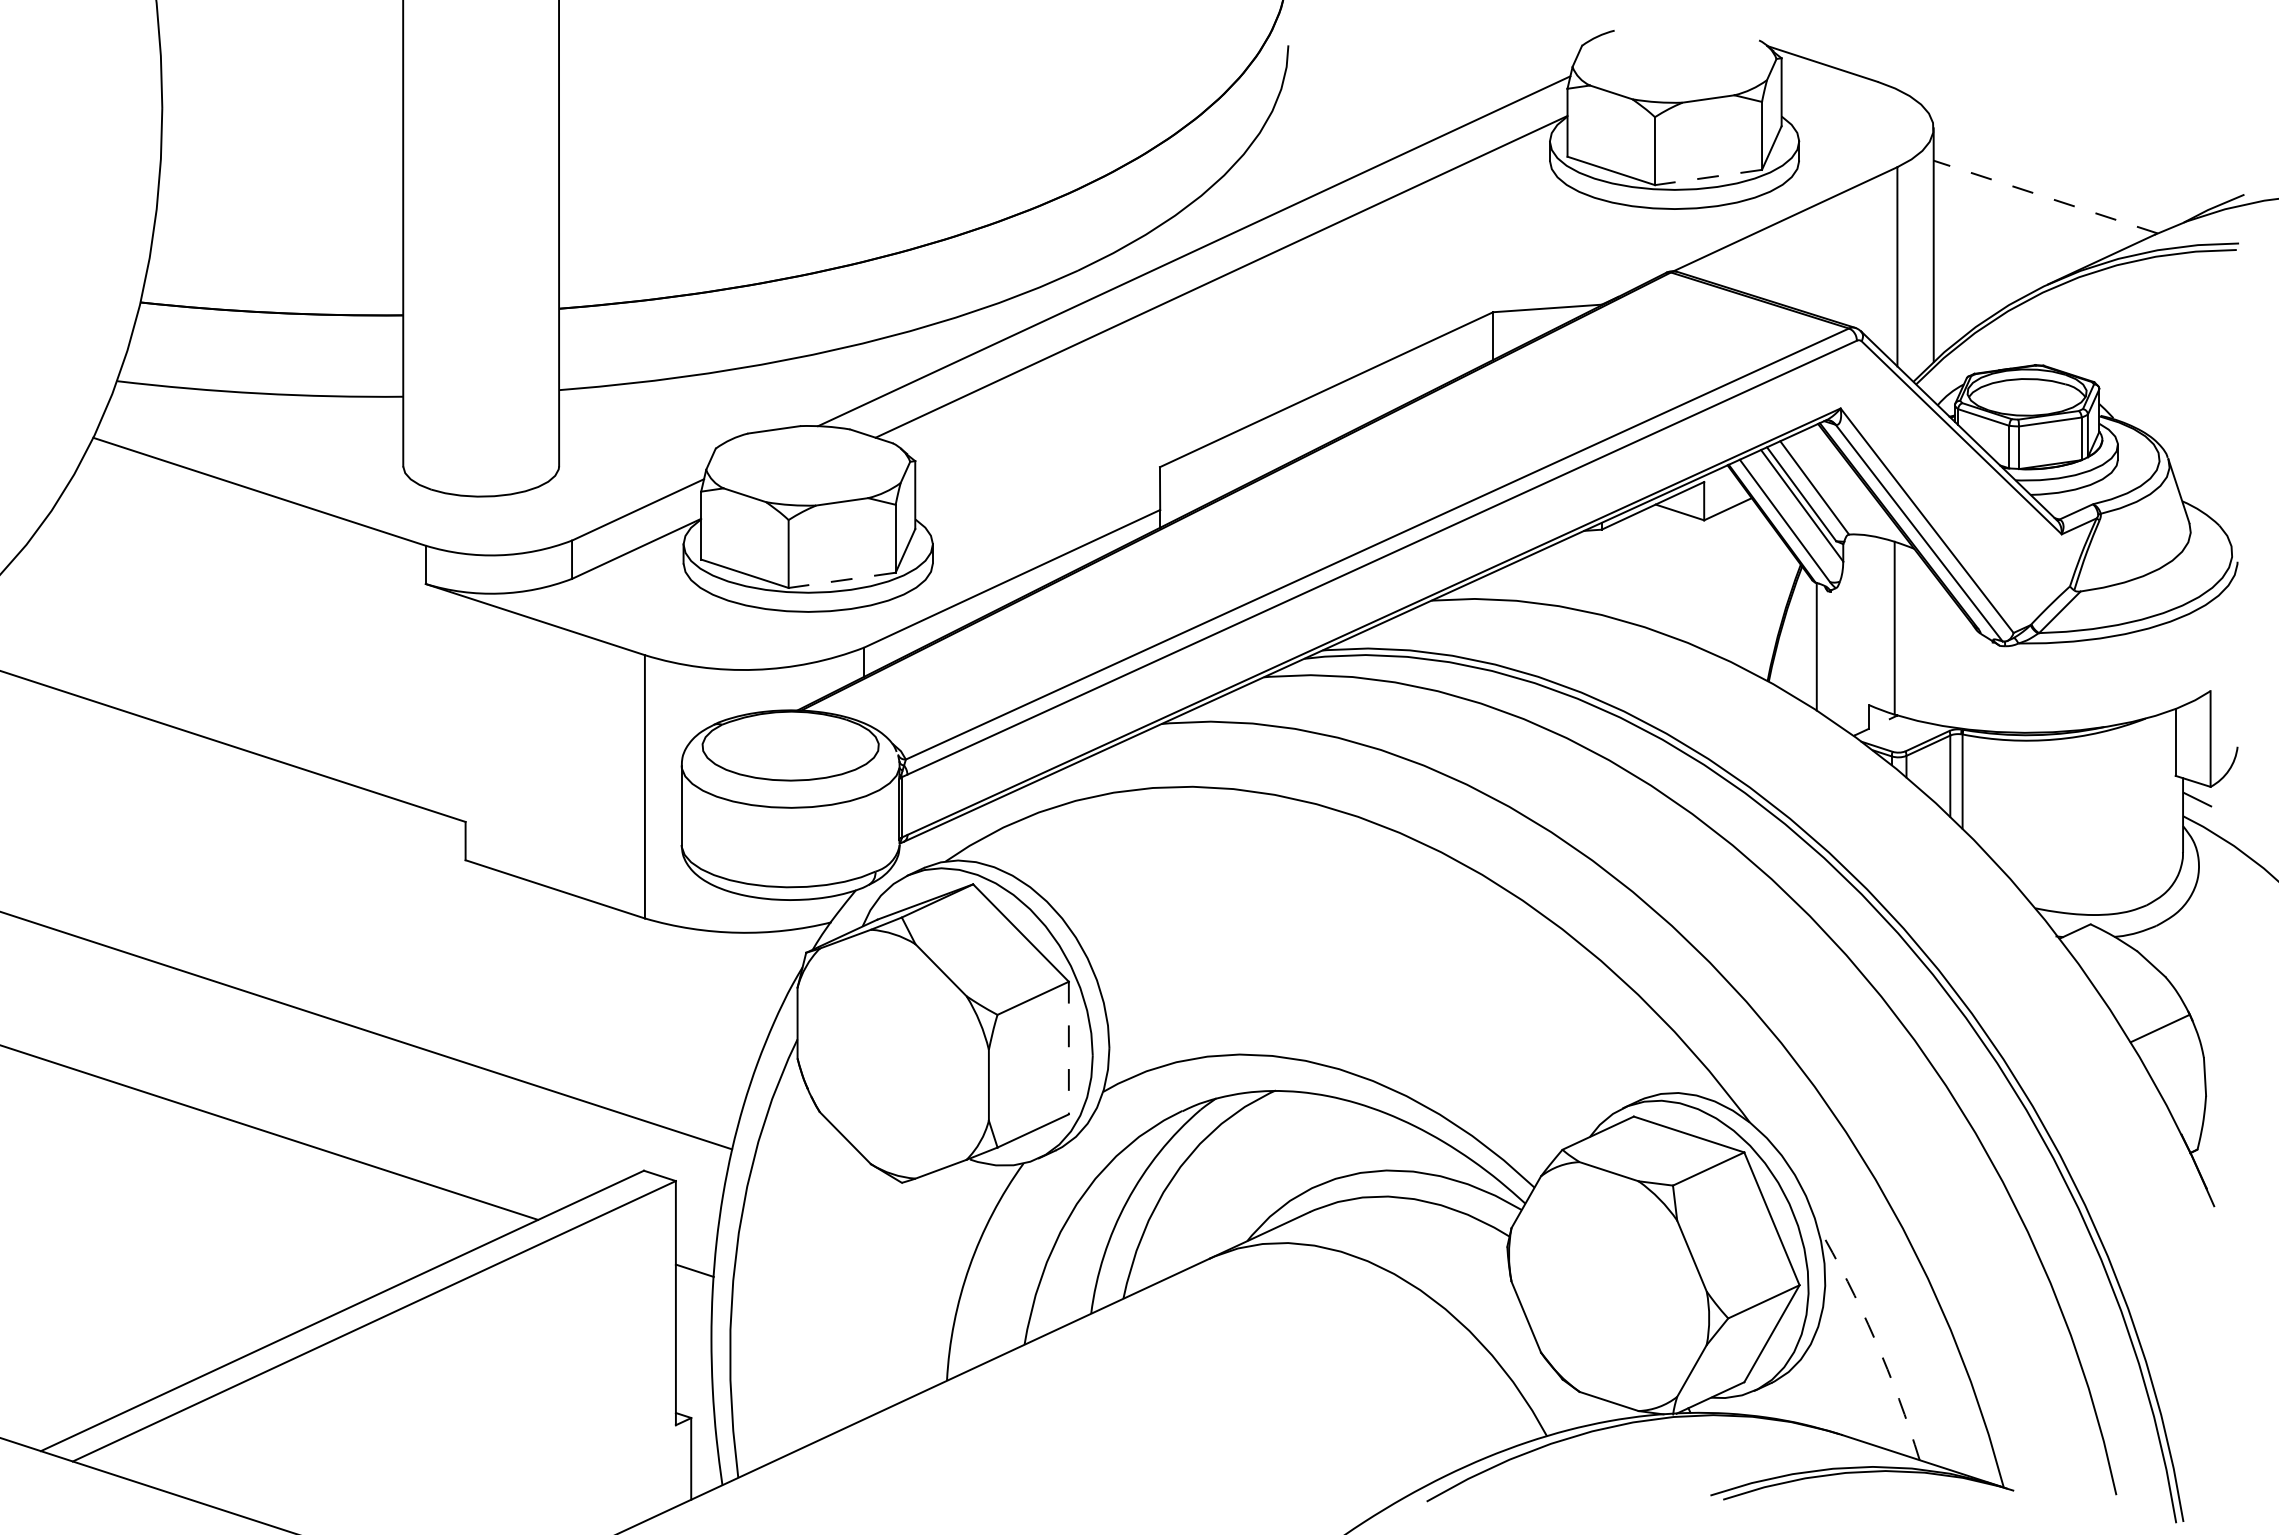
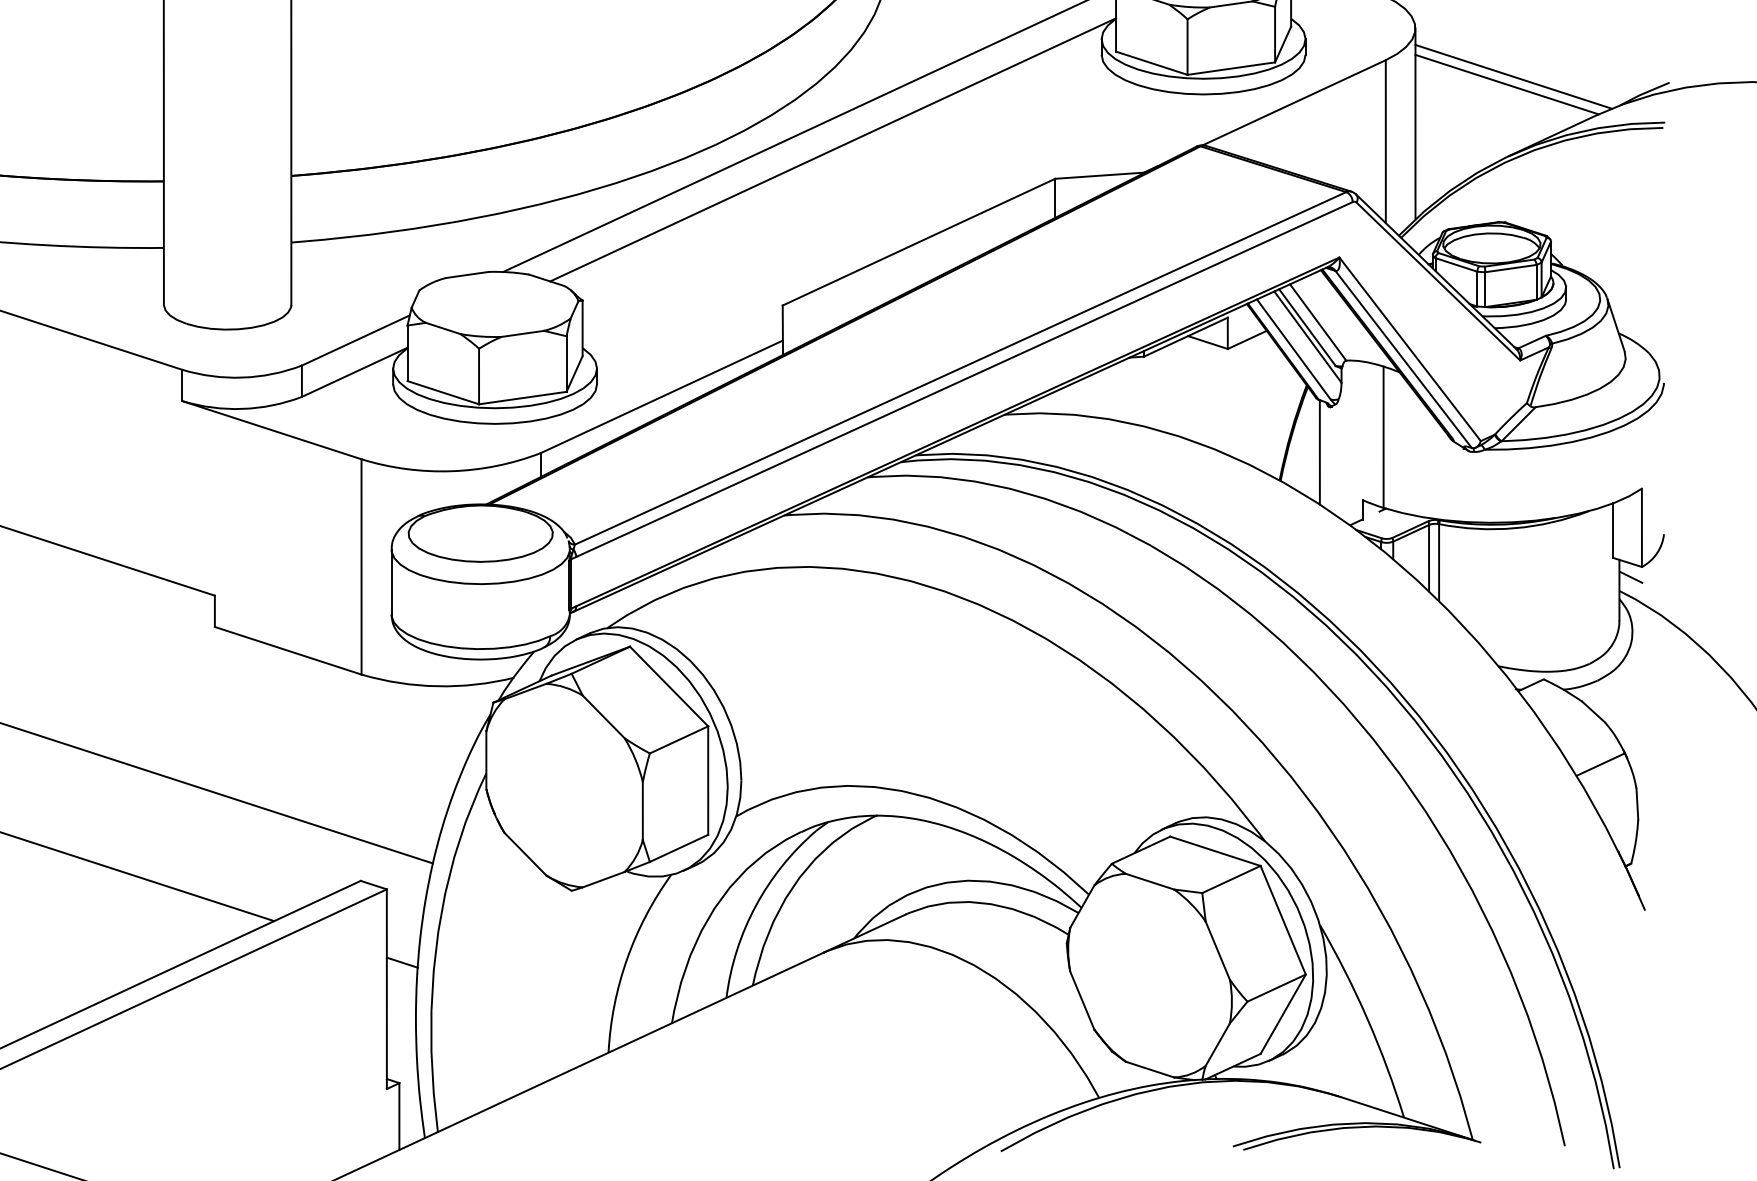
line: (1708, 177) -> (1231, 68), dashed -> solid
line: (2053, 187) -> (1513, 76), added
line: (2045, 197) -> (1506, 84), dashed -> solid
line: (841, 580) -> (522, 398), dashed -> solid
line: (1068, 1048) -> (707, 780), dashed -> solid
arc: (1875, 1339) -> (1367, 1018), dashed -> solid

